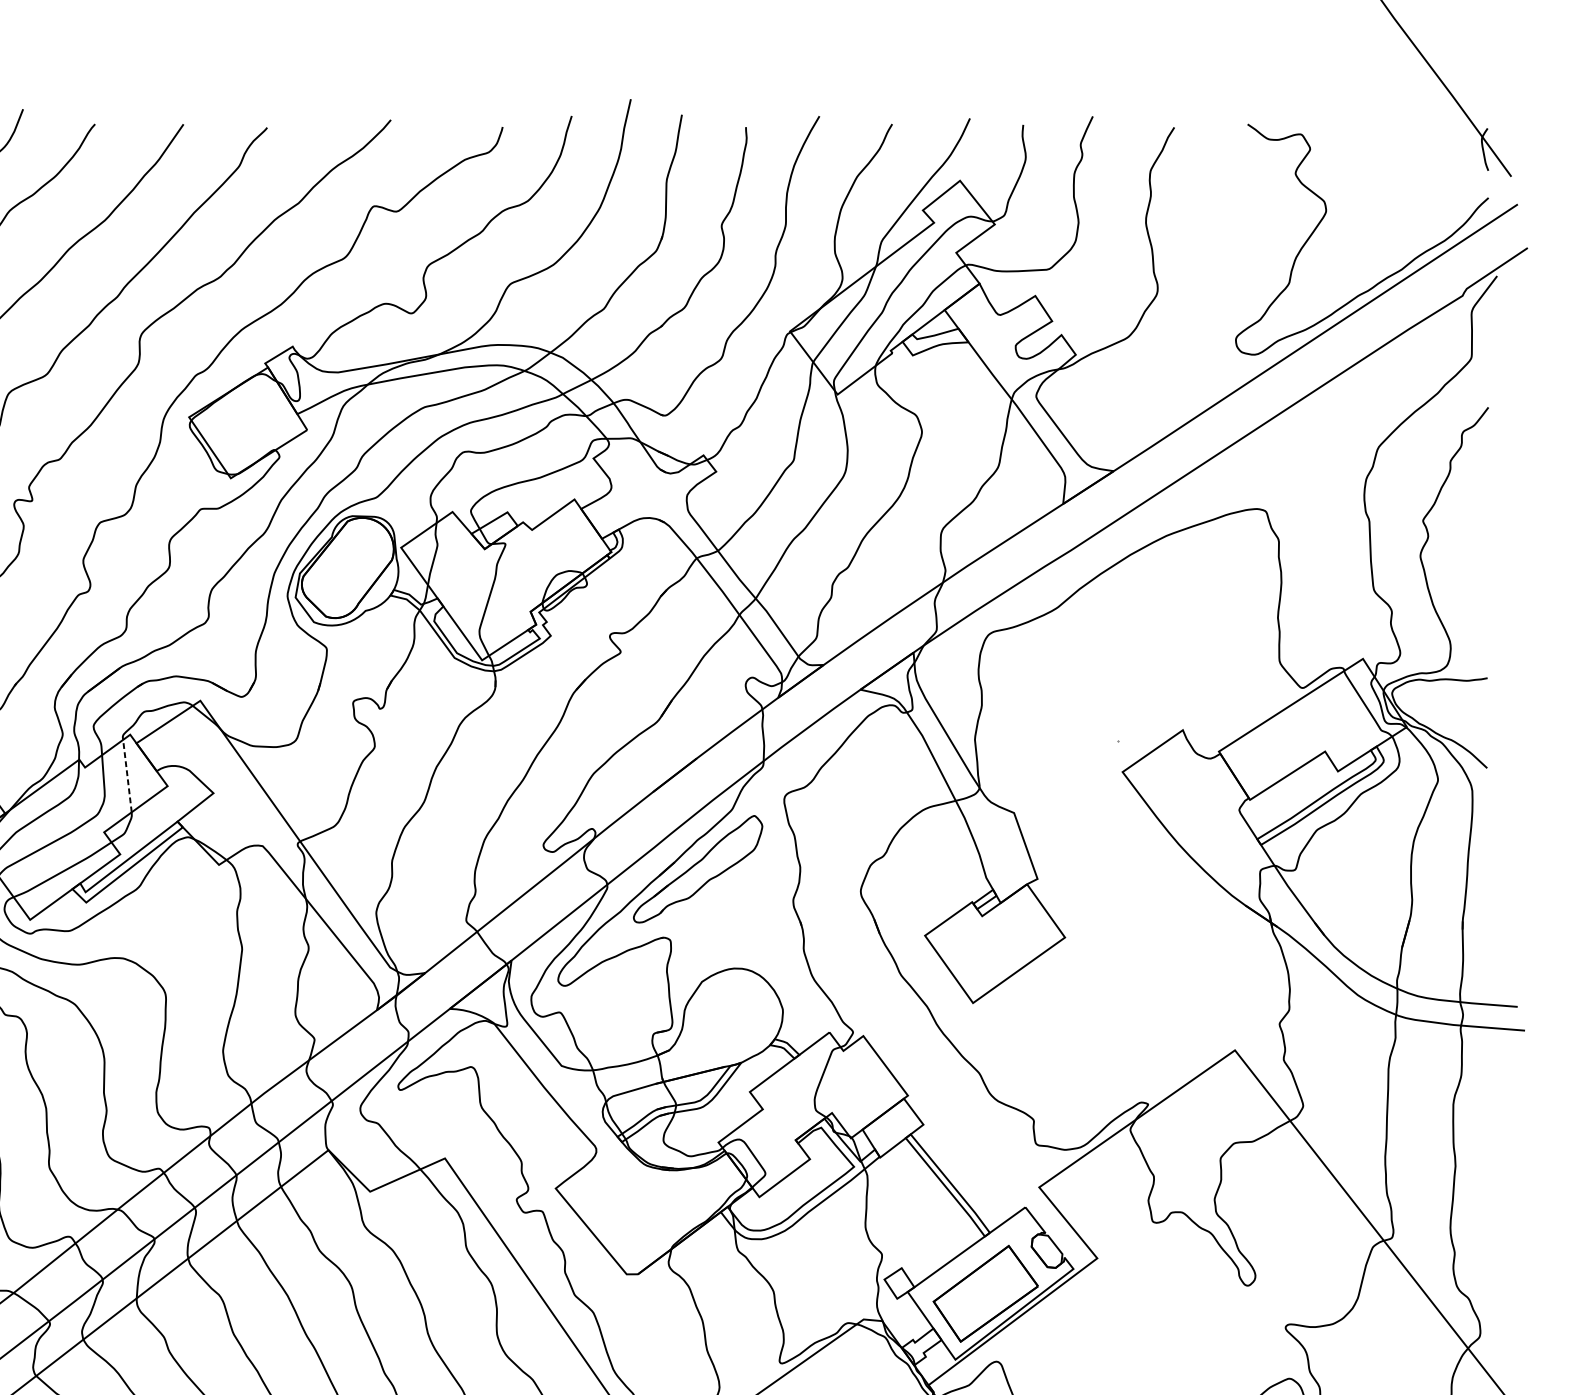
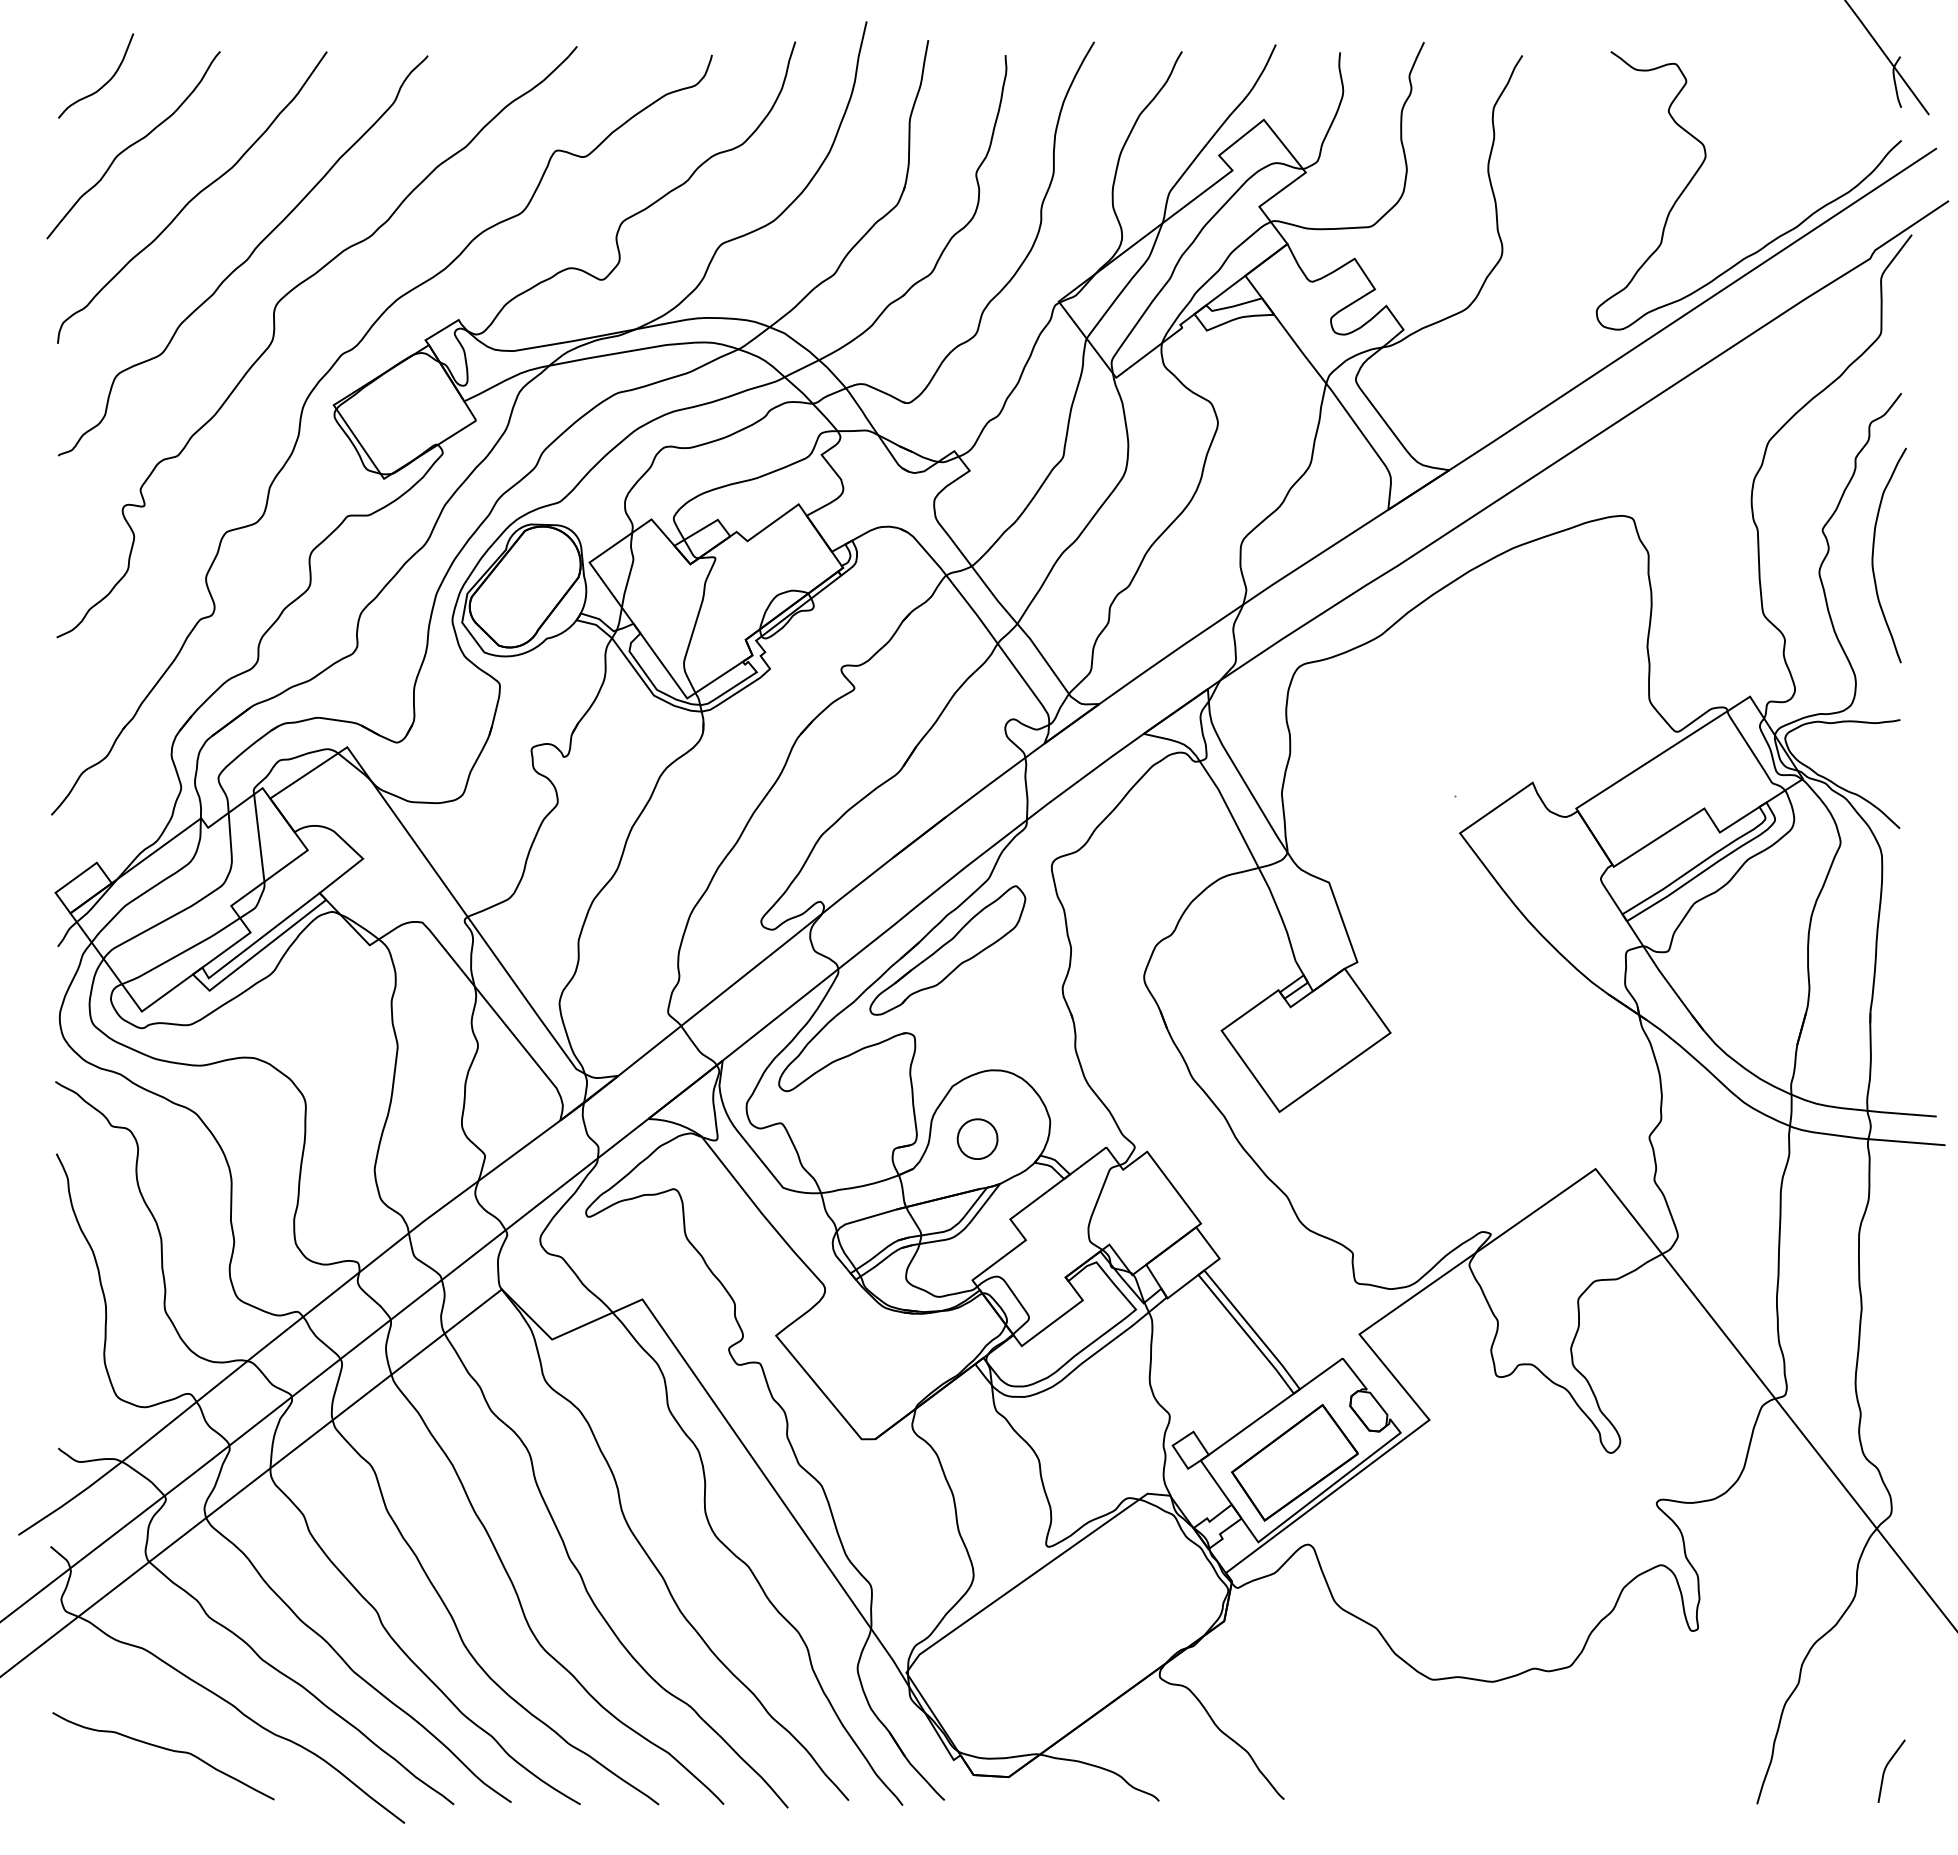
curve: (1465, 541) -> (1873, 555), added
line: (127, 775) -> (259, 837), dashed -> solid
part: (722, 1025) -> (977, 1138), added

